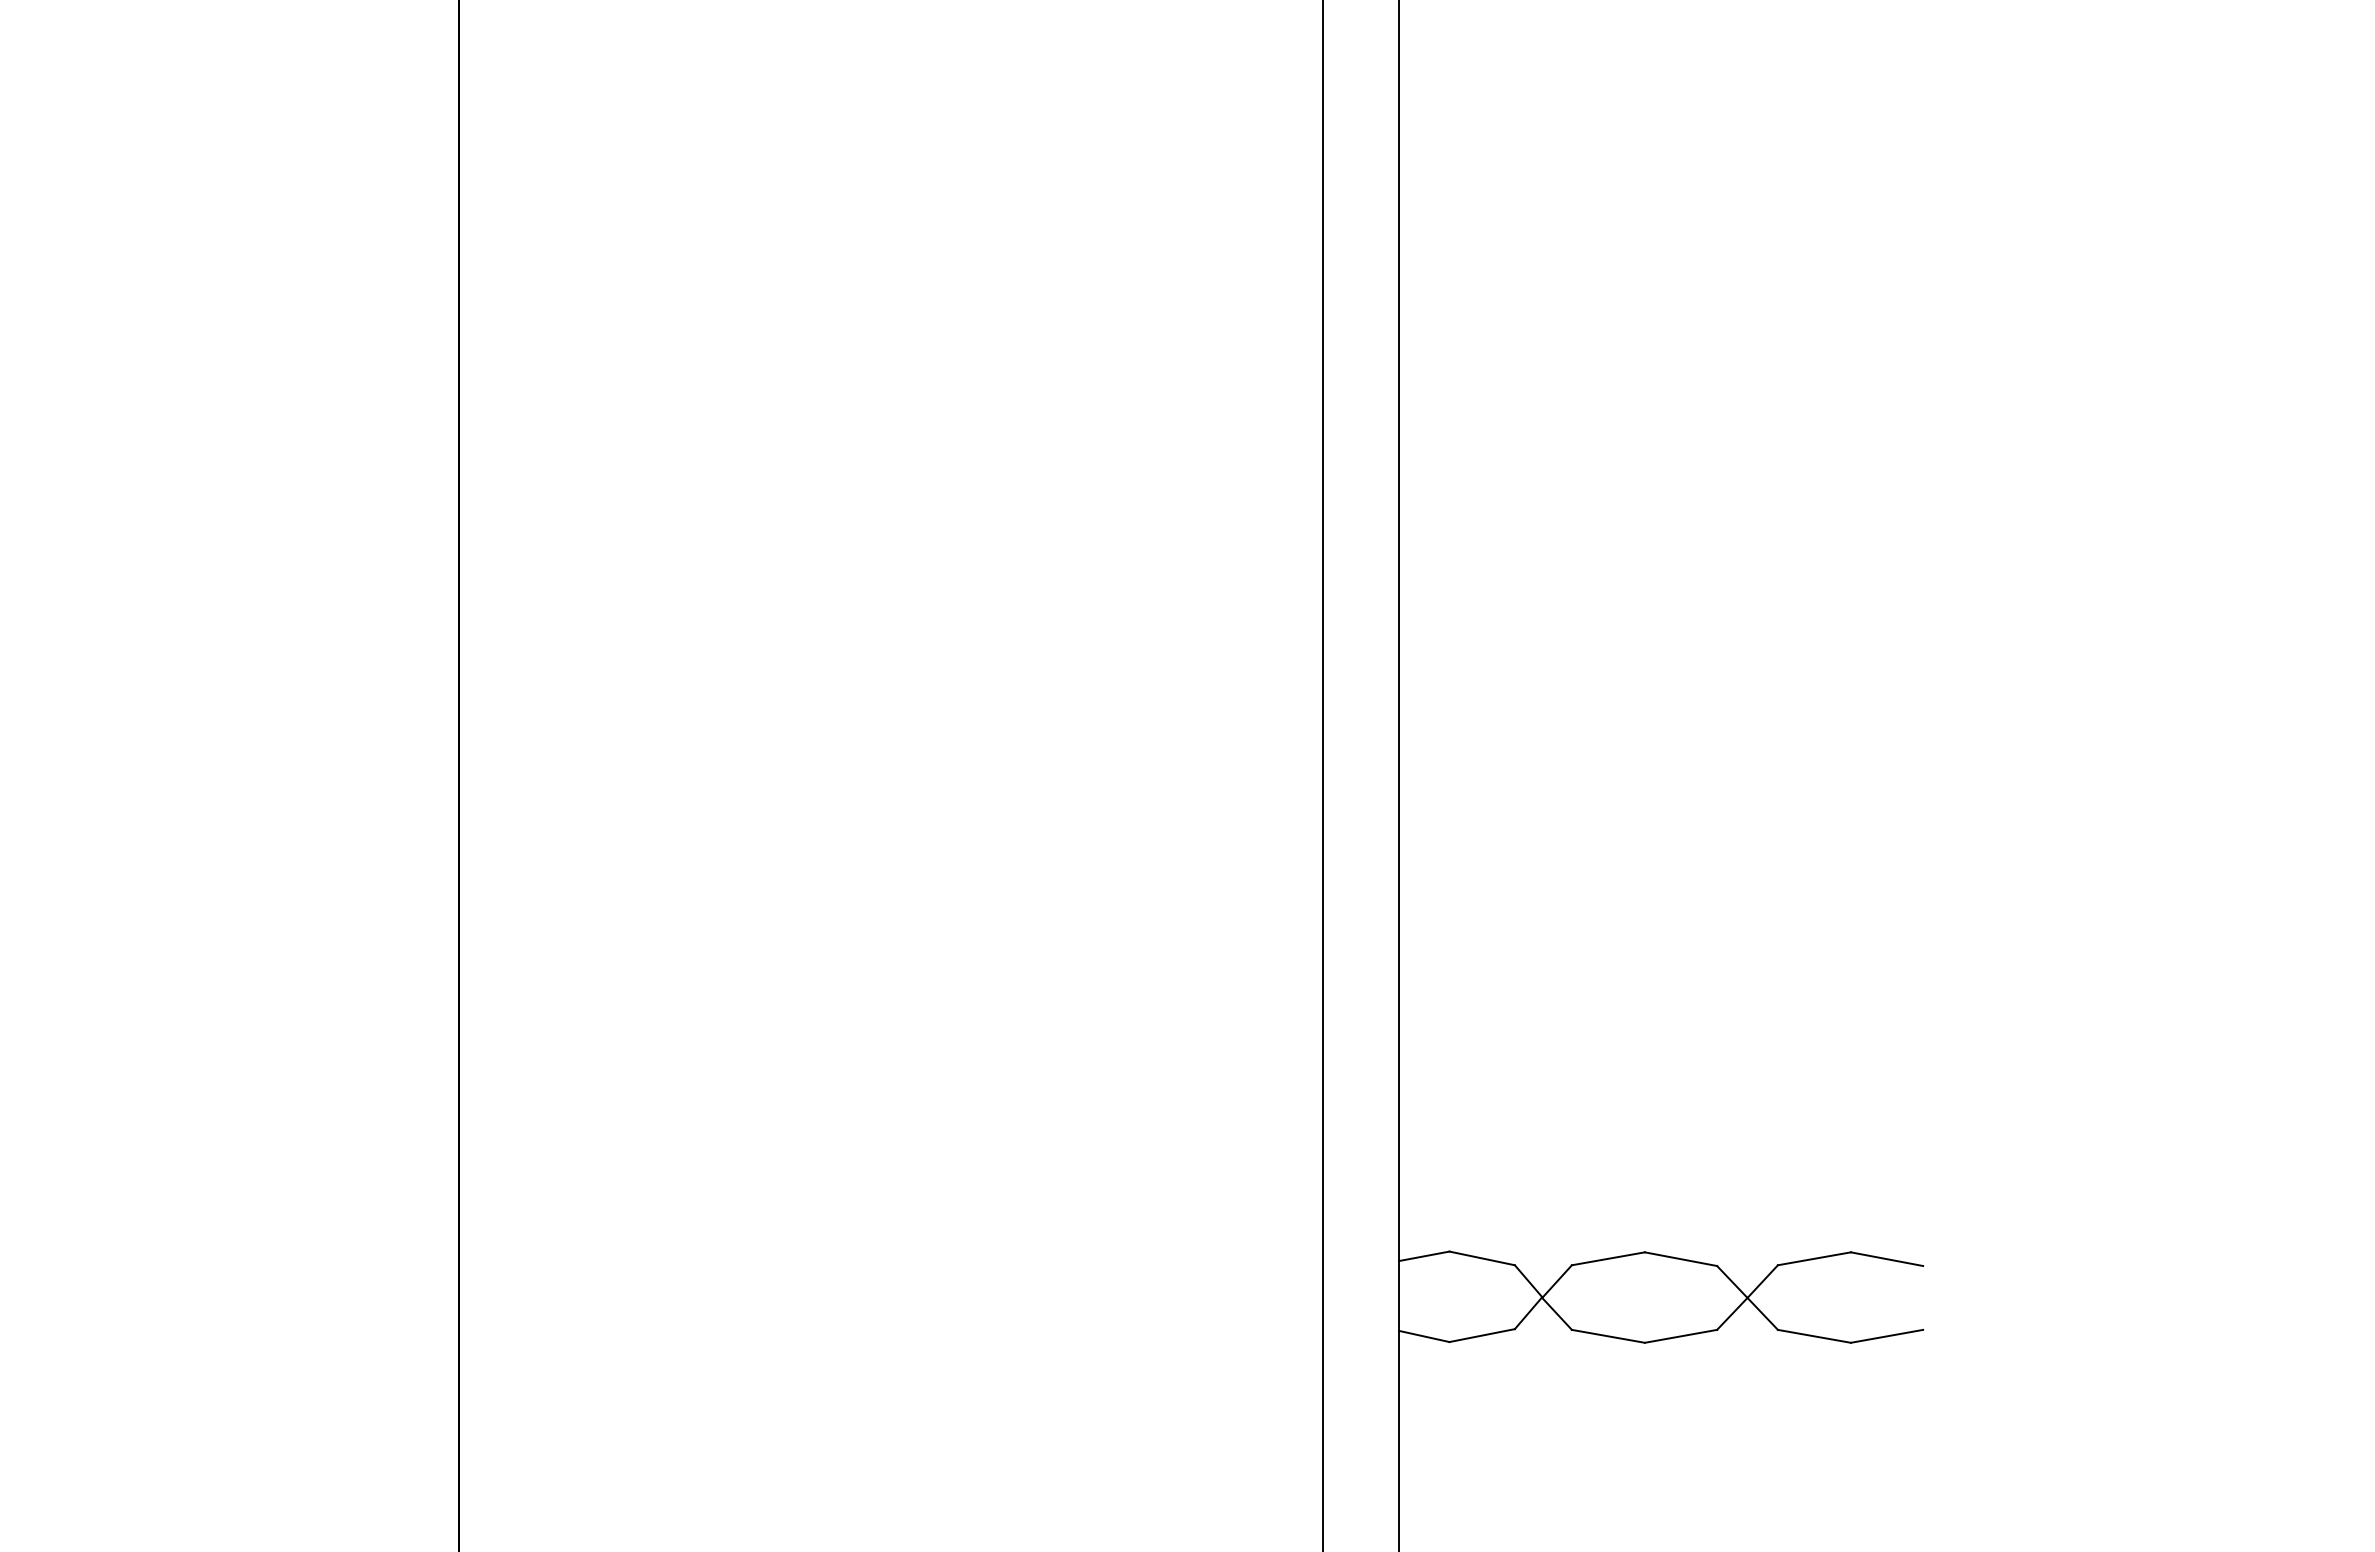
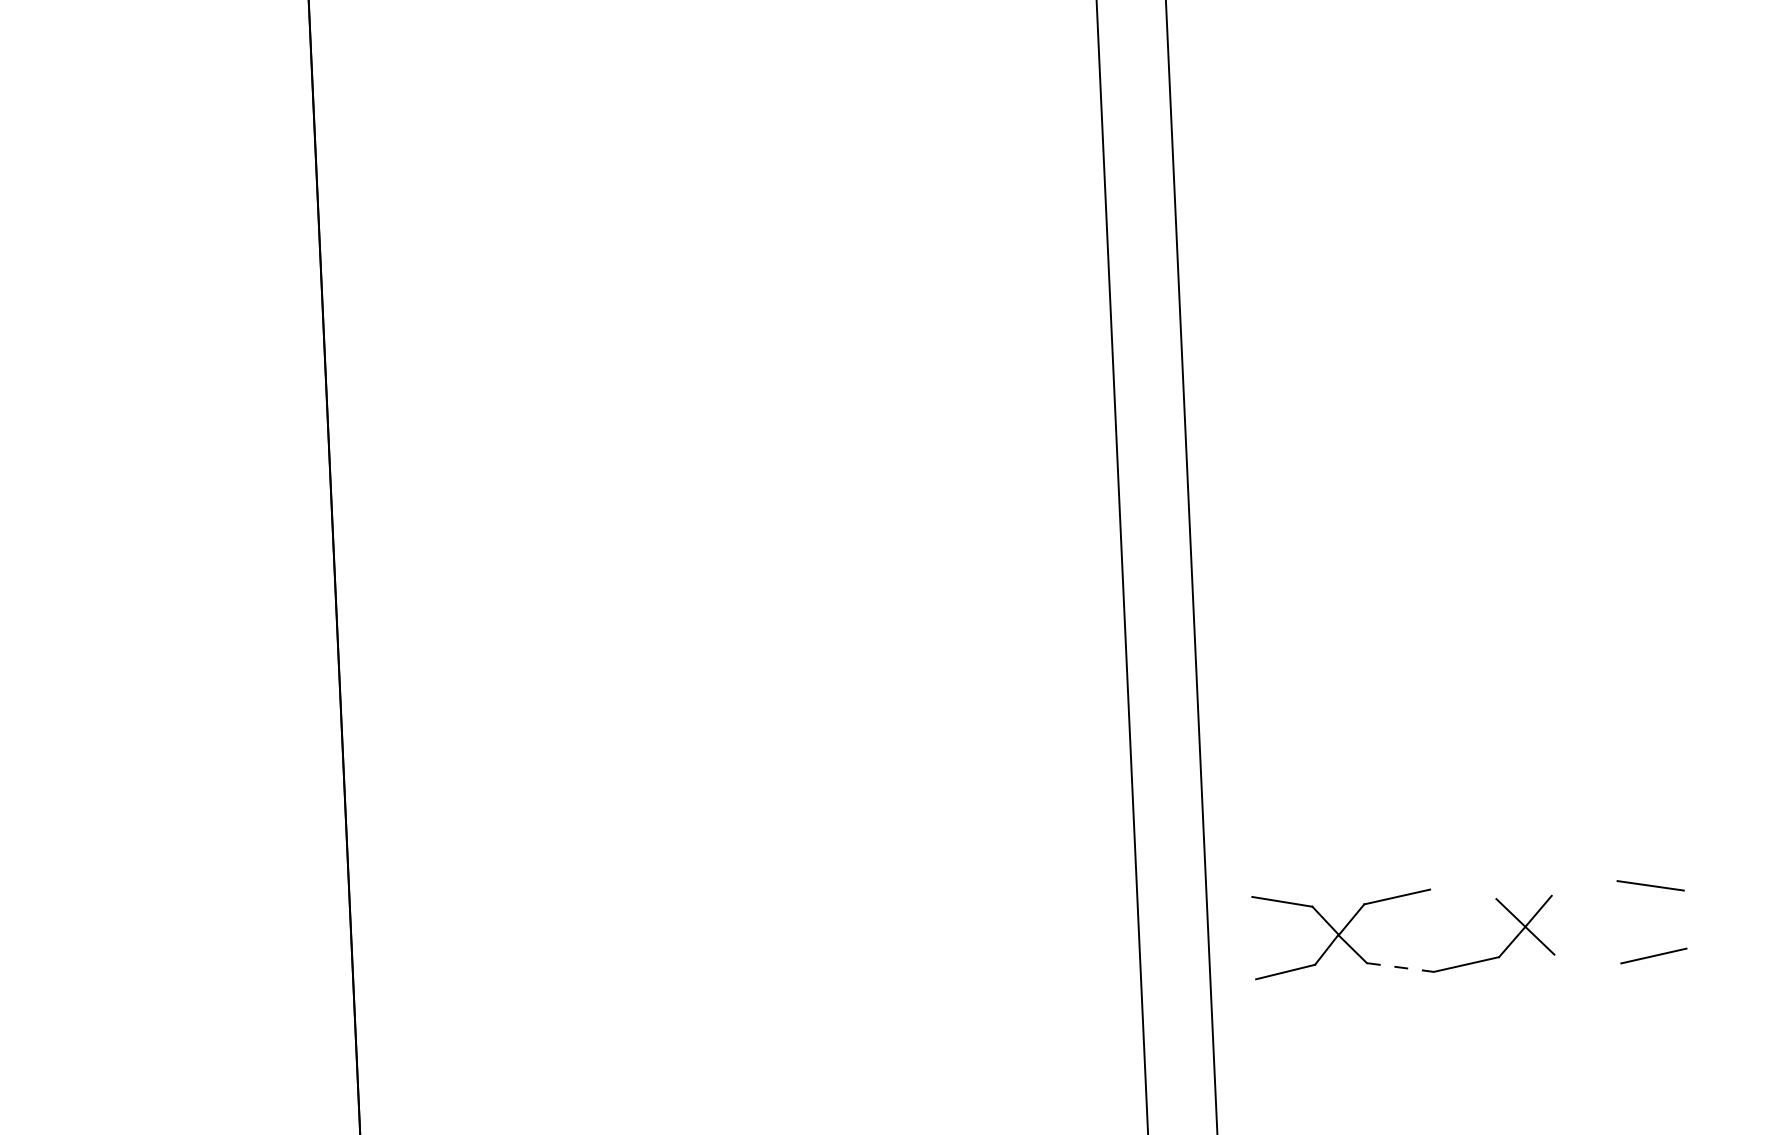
line: (1424, 1256) -> (1229, 902), removed
line: (1813, 1258) -> (1583, 888), removed
line: (1680, 1259) -> (1462, 894), removed
line: (1813, 1335) -> (1586, 958), removed
line: (1424, 1336) -> (1233, 975), removed
line: (1608, 1336) -> (1400, 967), solid -> dashed

